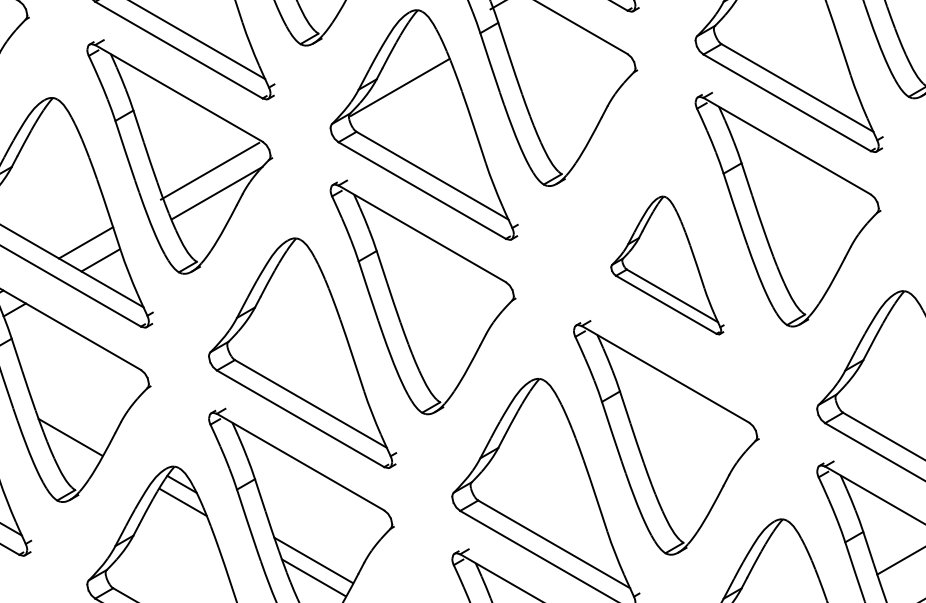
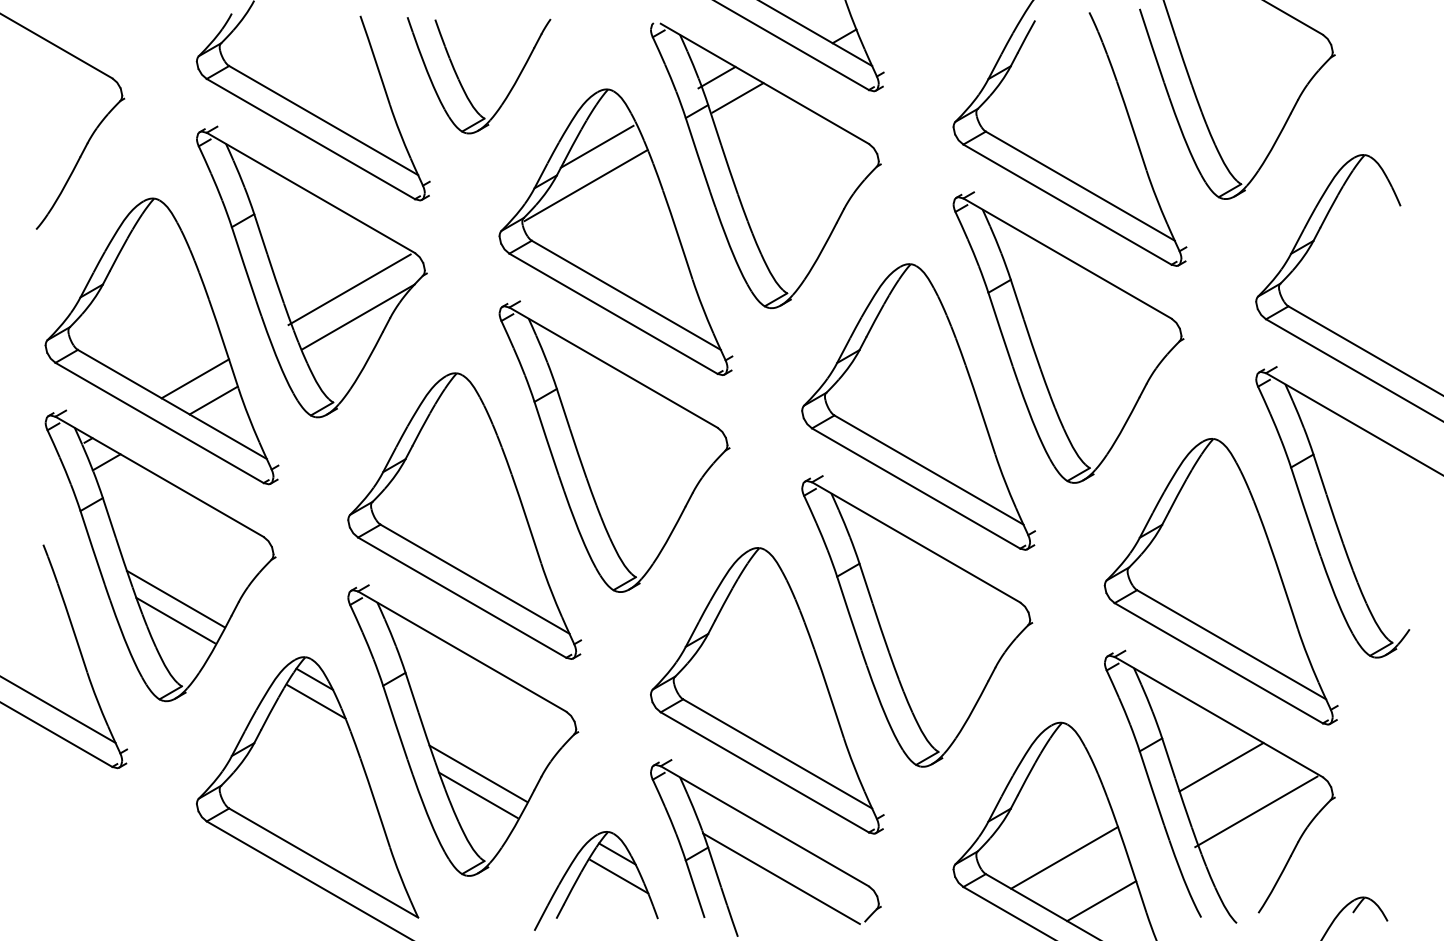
line: (521, 16) -> (737, 97), added
line: (408, 56) -> (596, 146), added
part: (667, 265) -> (918, 406), size x1.67
line: (70, 419) -> (175, 598), added

